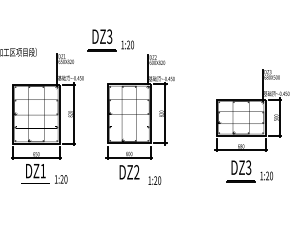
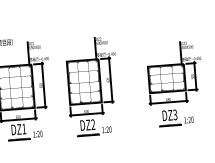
part: (110, 40) -> (66, 29), removed
line: (35, 185) -> (19, 140), added
line: (129, 186) -> (88, 135), added

